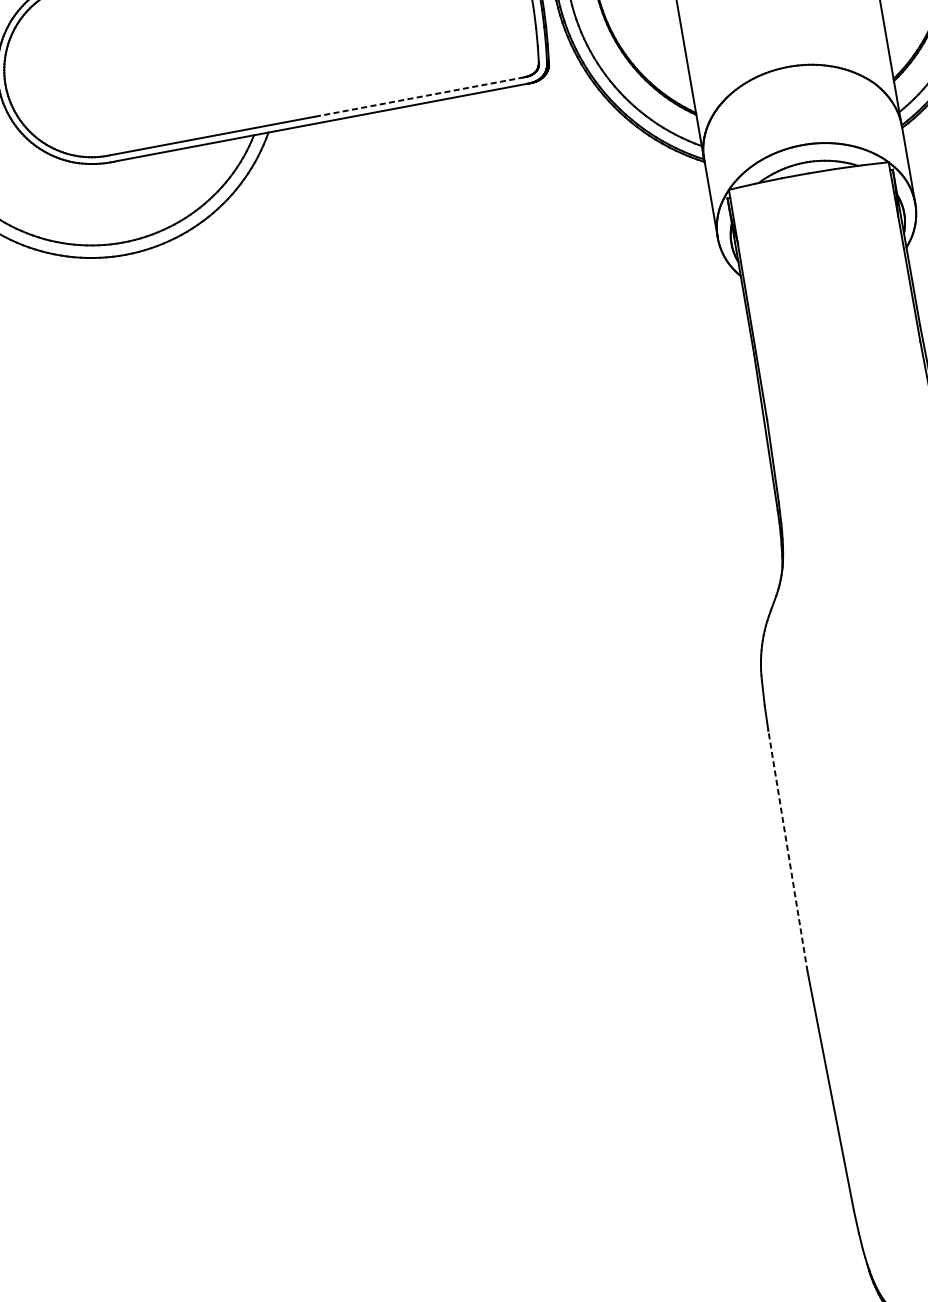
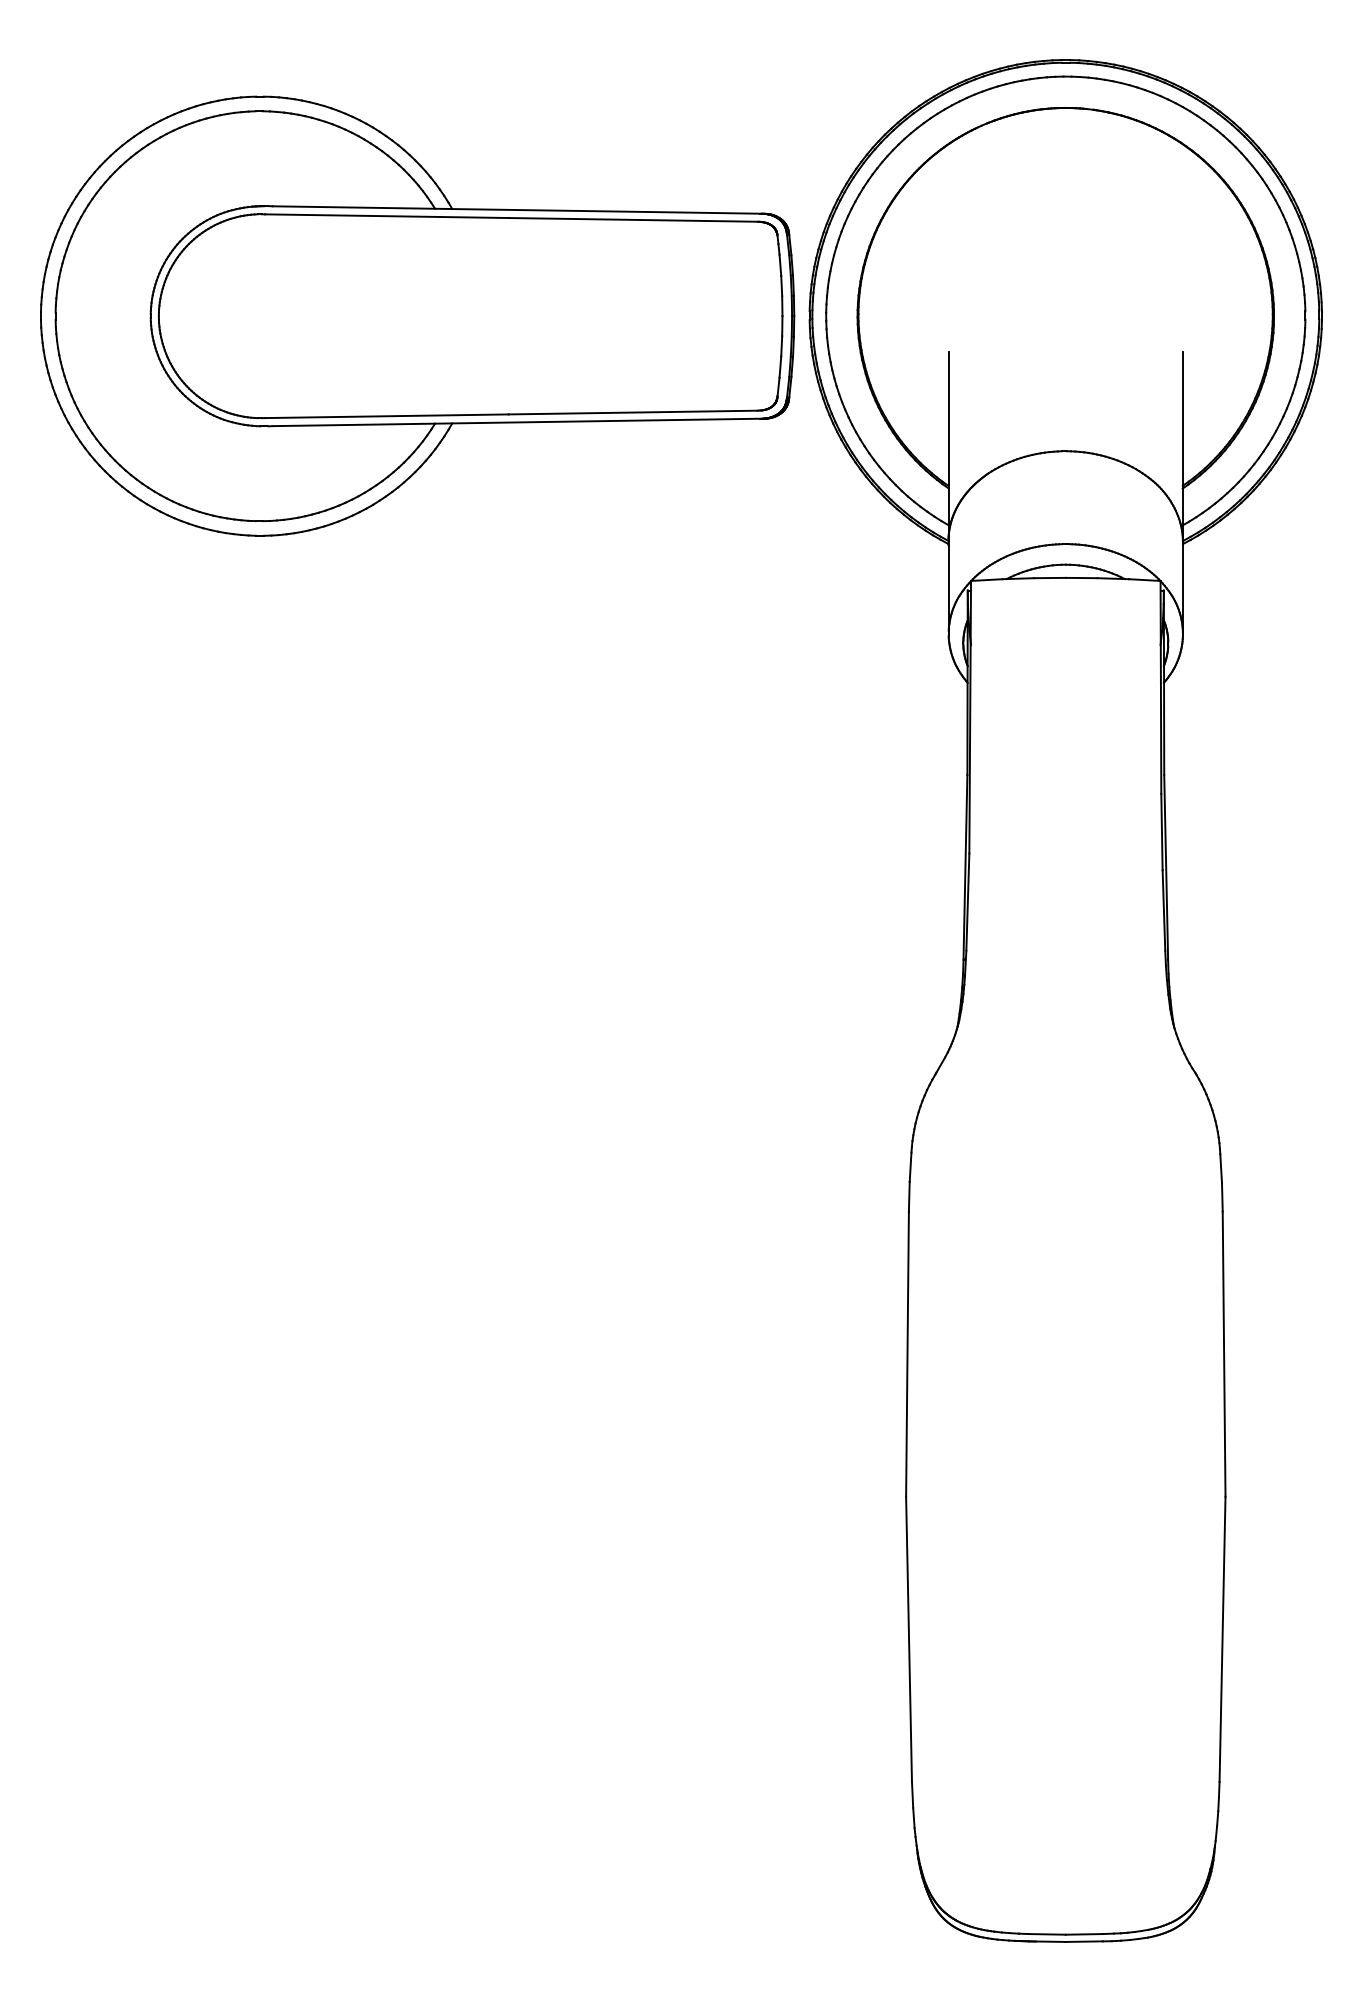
line: (419, 96) -> (633, 412), dashed -> solid
line: (787, 851) -> (907, 1354), dashed -> solid

